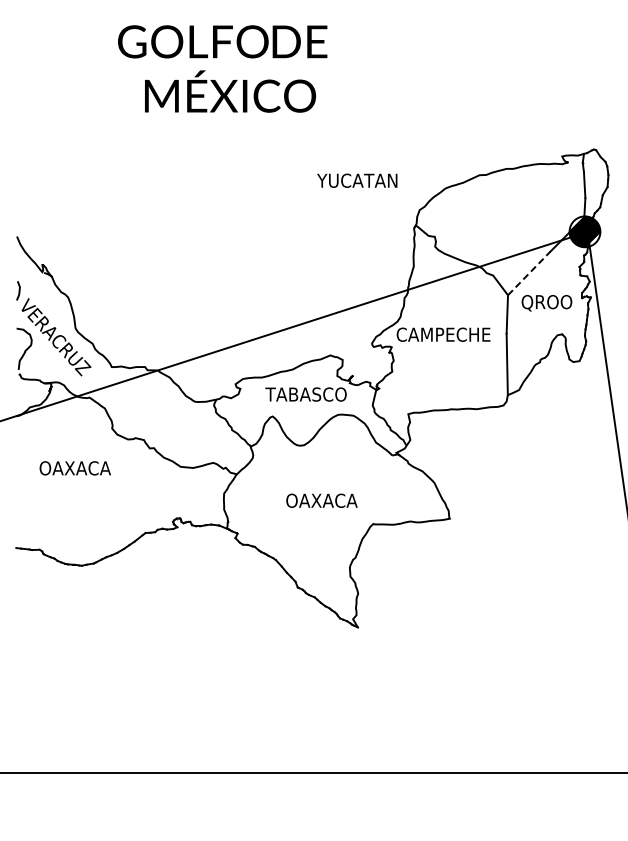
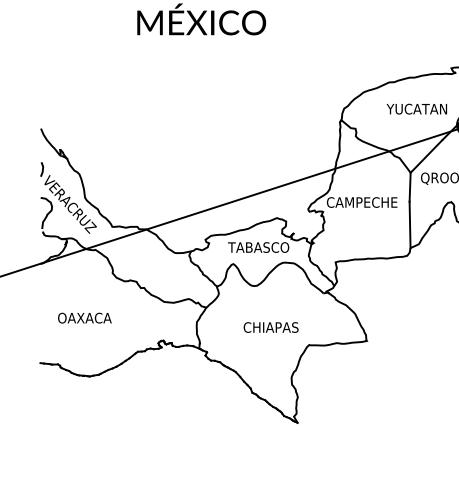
text: (357, 180) -> (417, 108), moved
line: (529, 273) -> (426, 156), dashed -> solid
text: (74, 468) -> (84, 318), moved
text: (326, 500) -> (273, 327), OAXACA -> CHIAPAS

